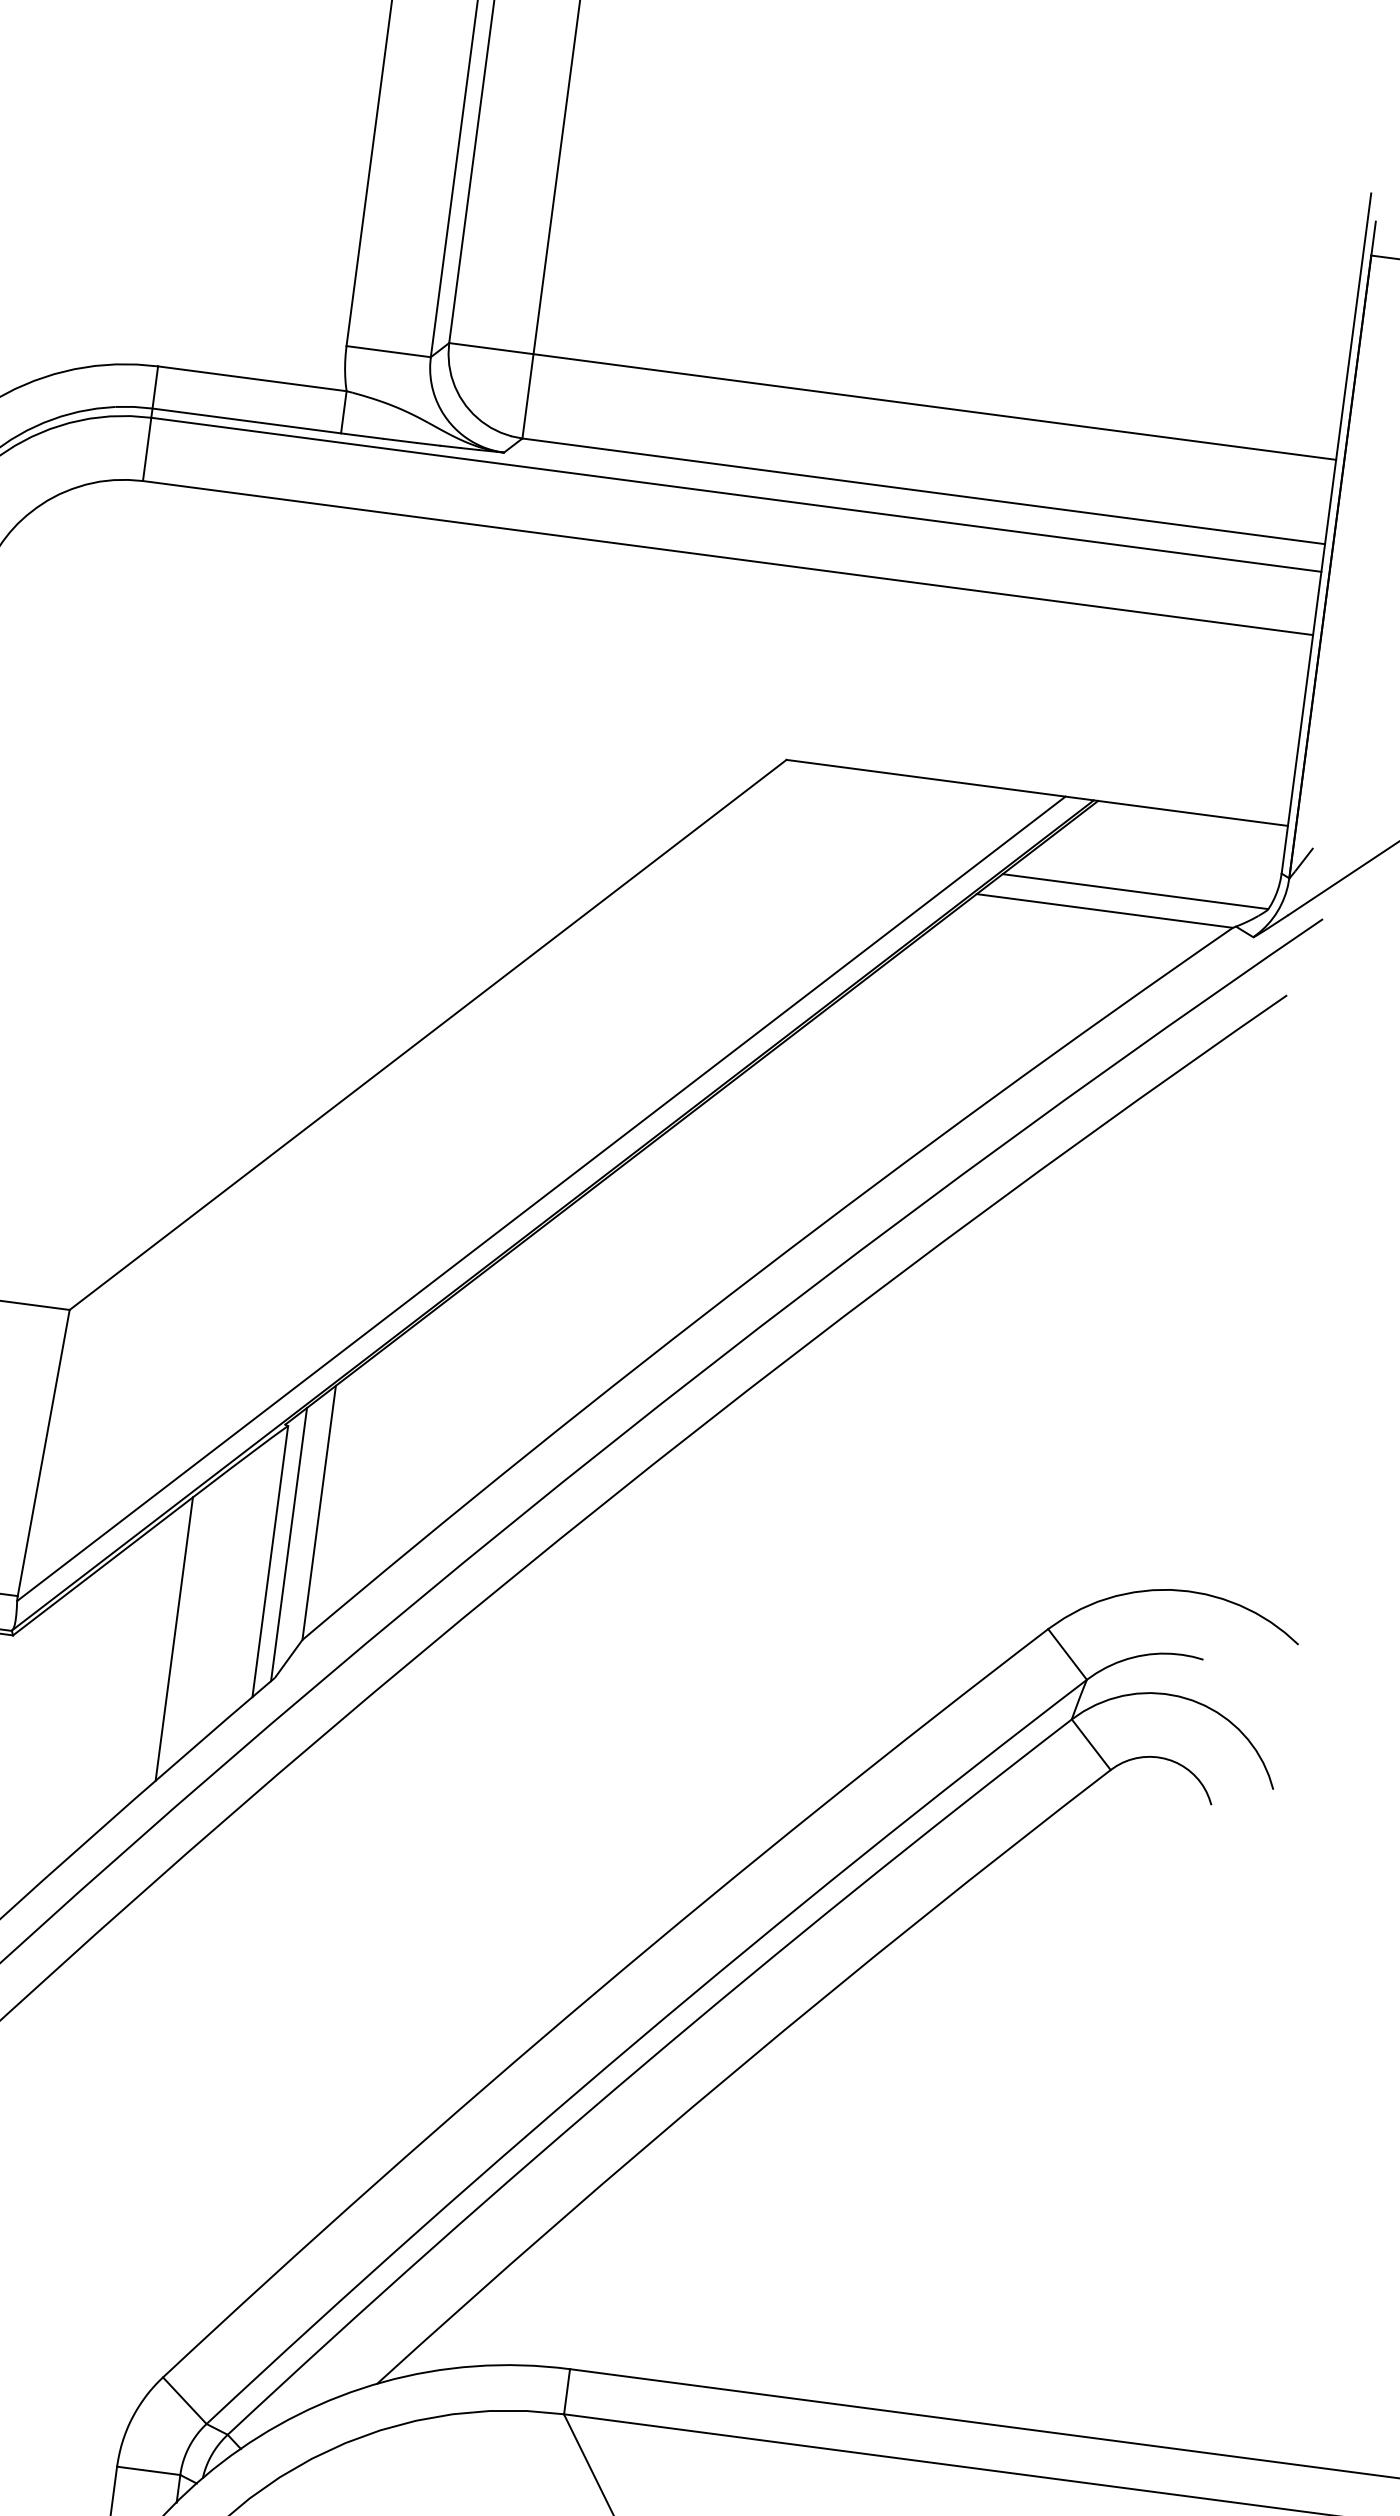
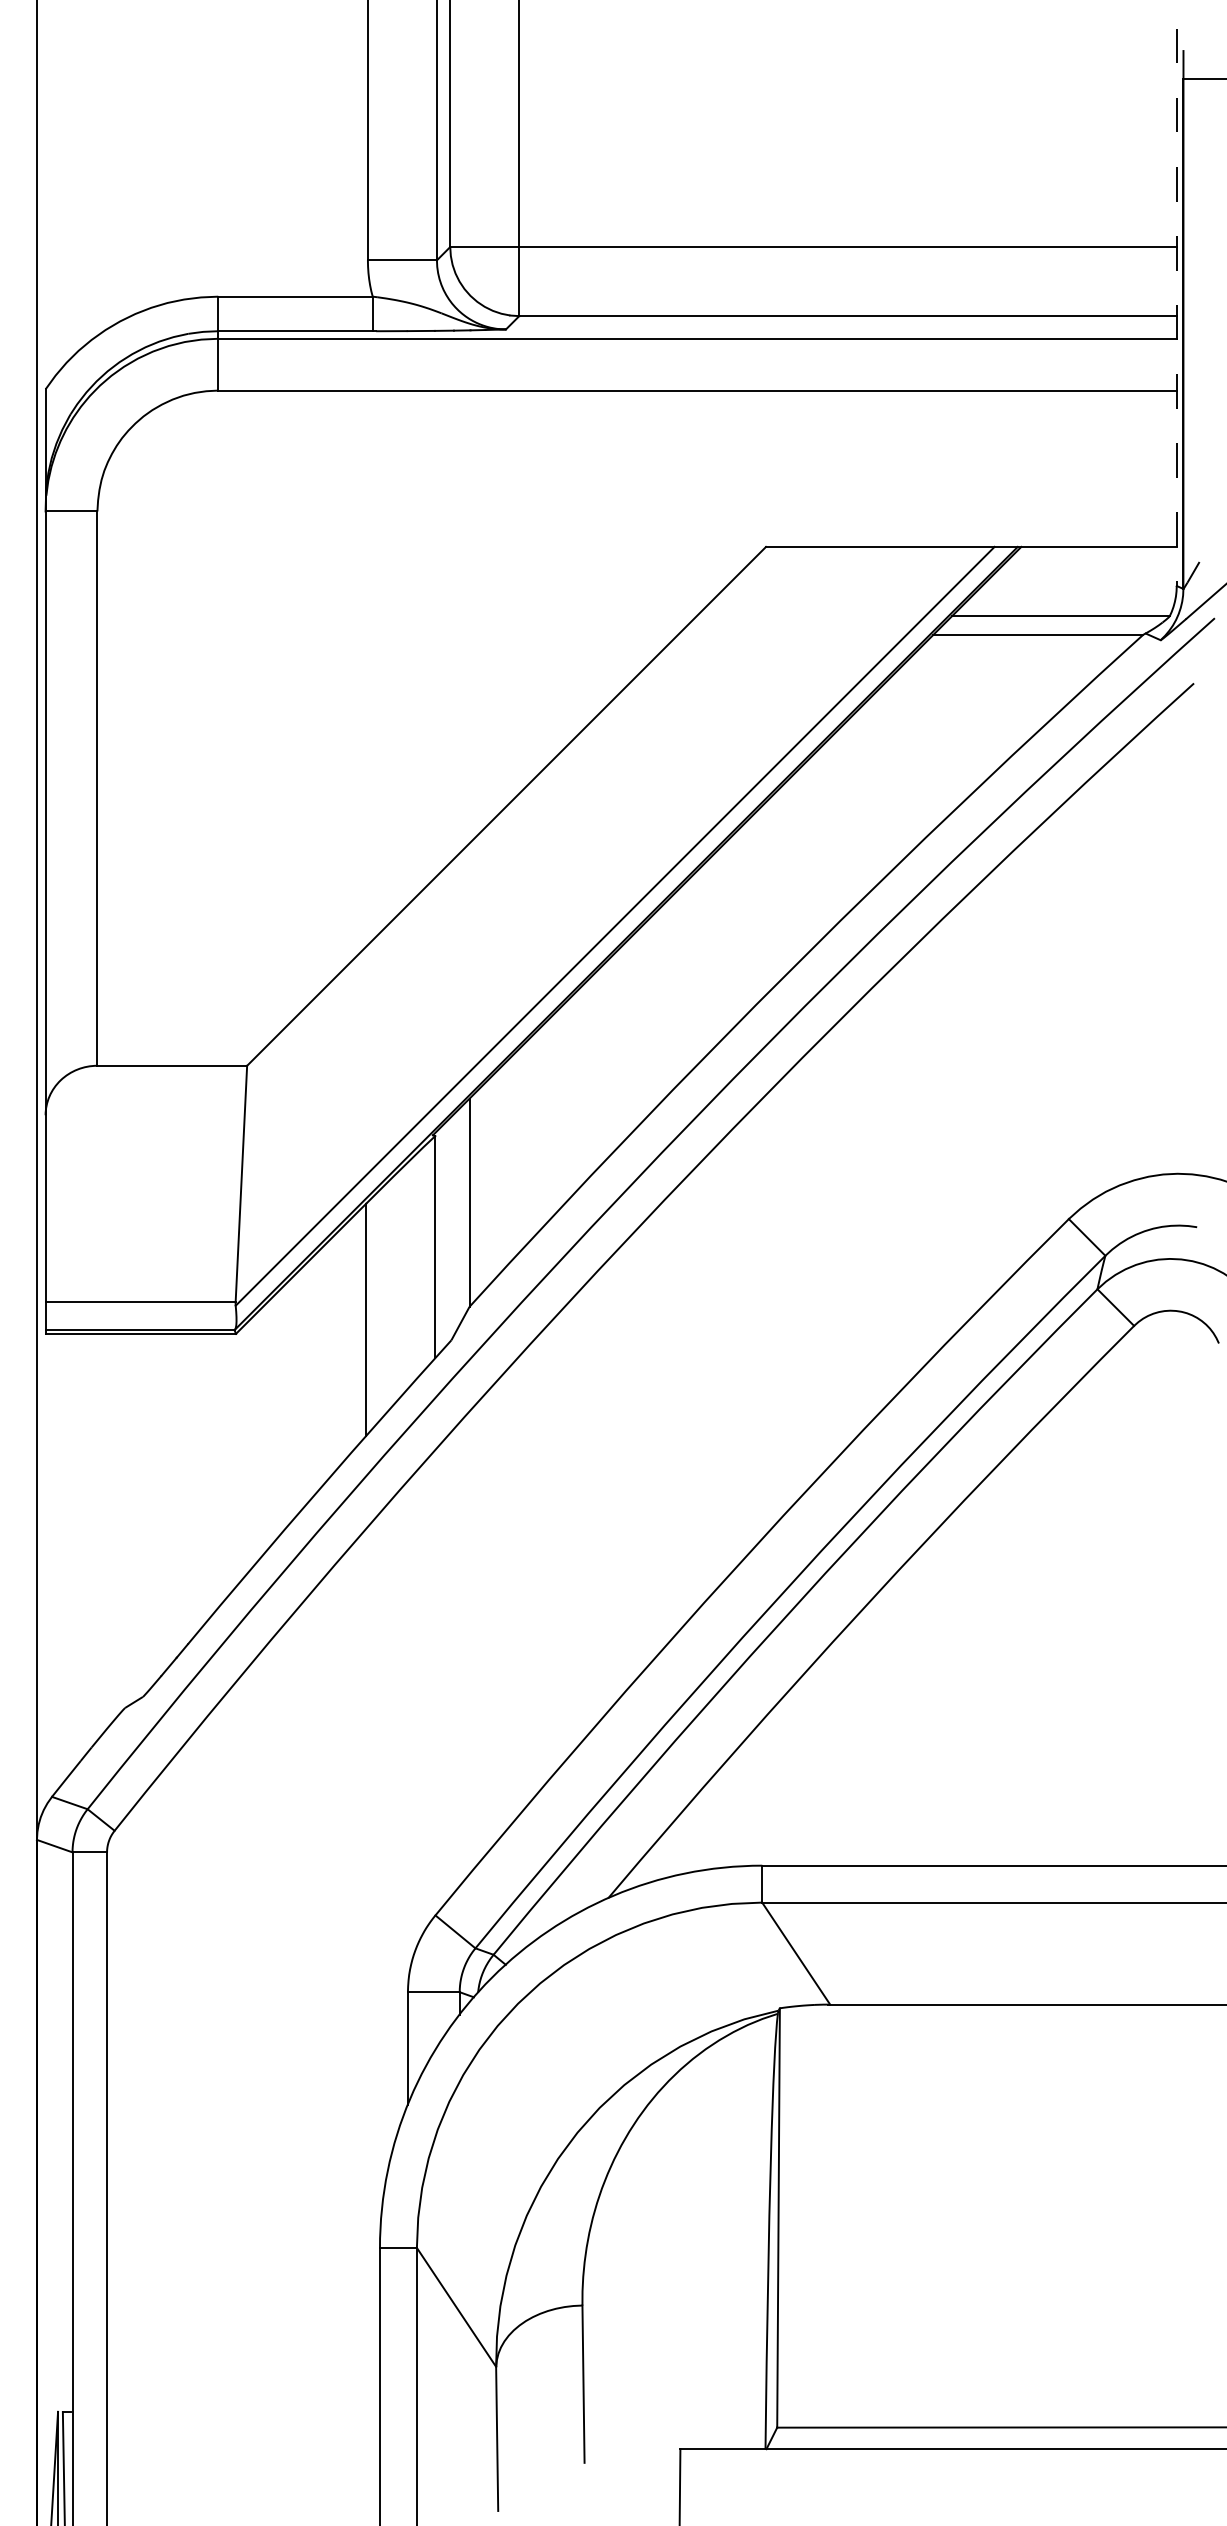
line: (1326, 533) -> (1176, 307), solid -> dashed
line: (288, 1544) -> (448, 1231), removed

